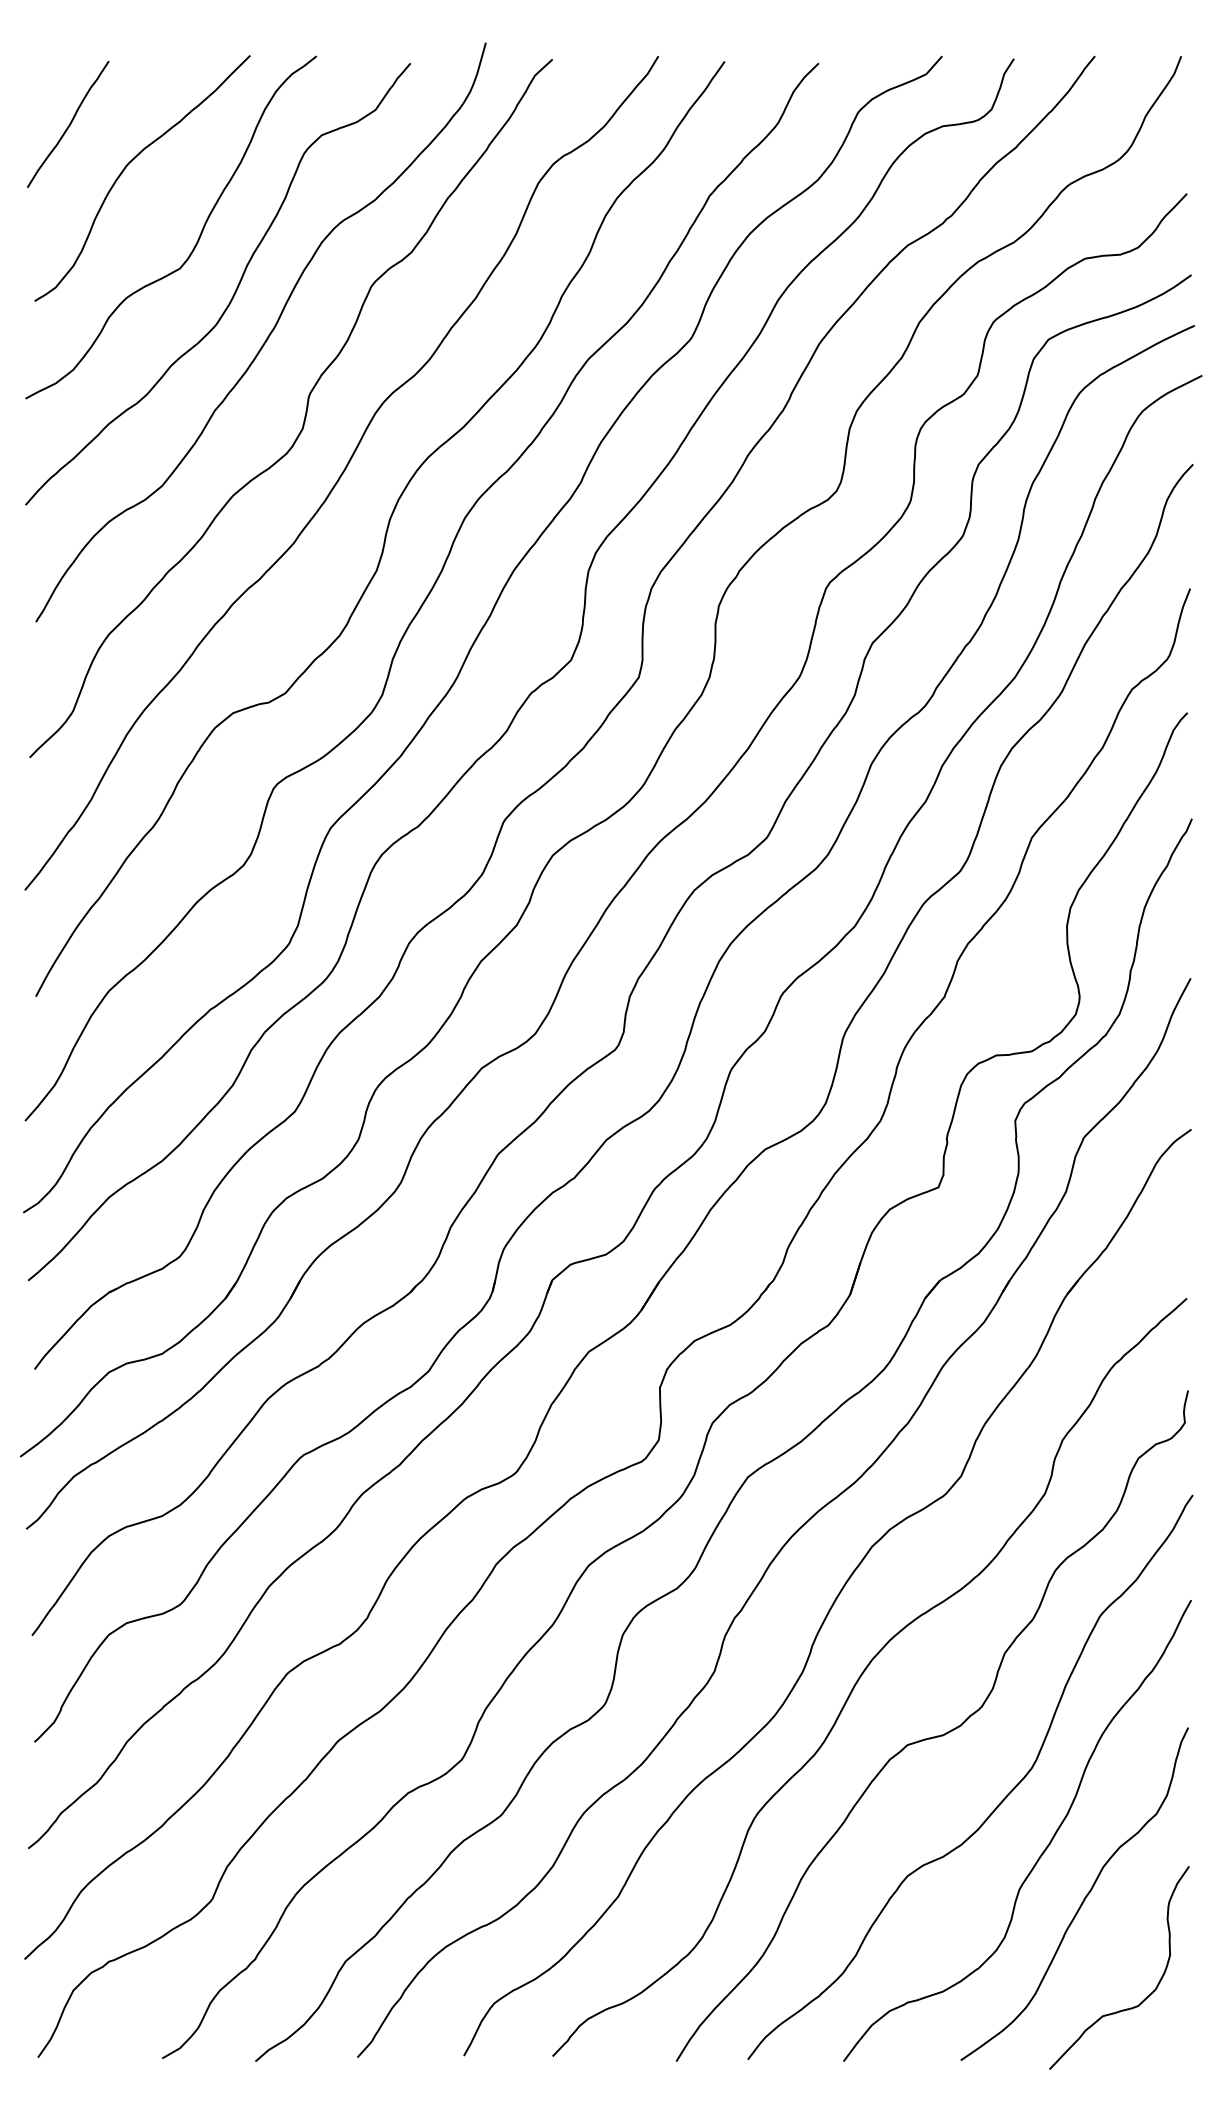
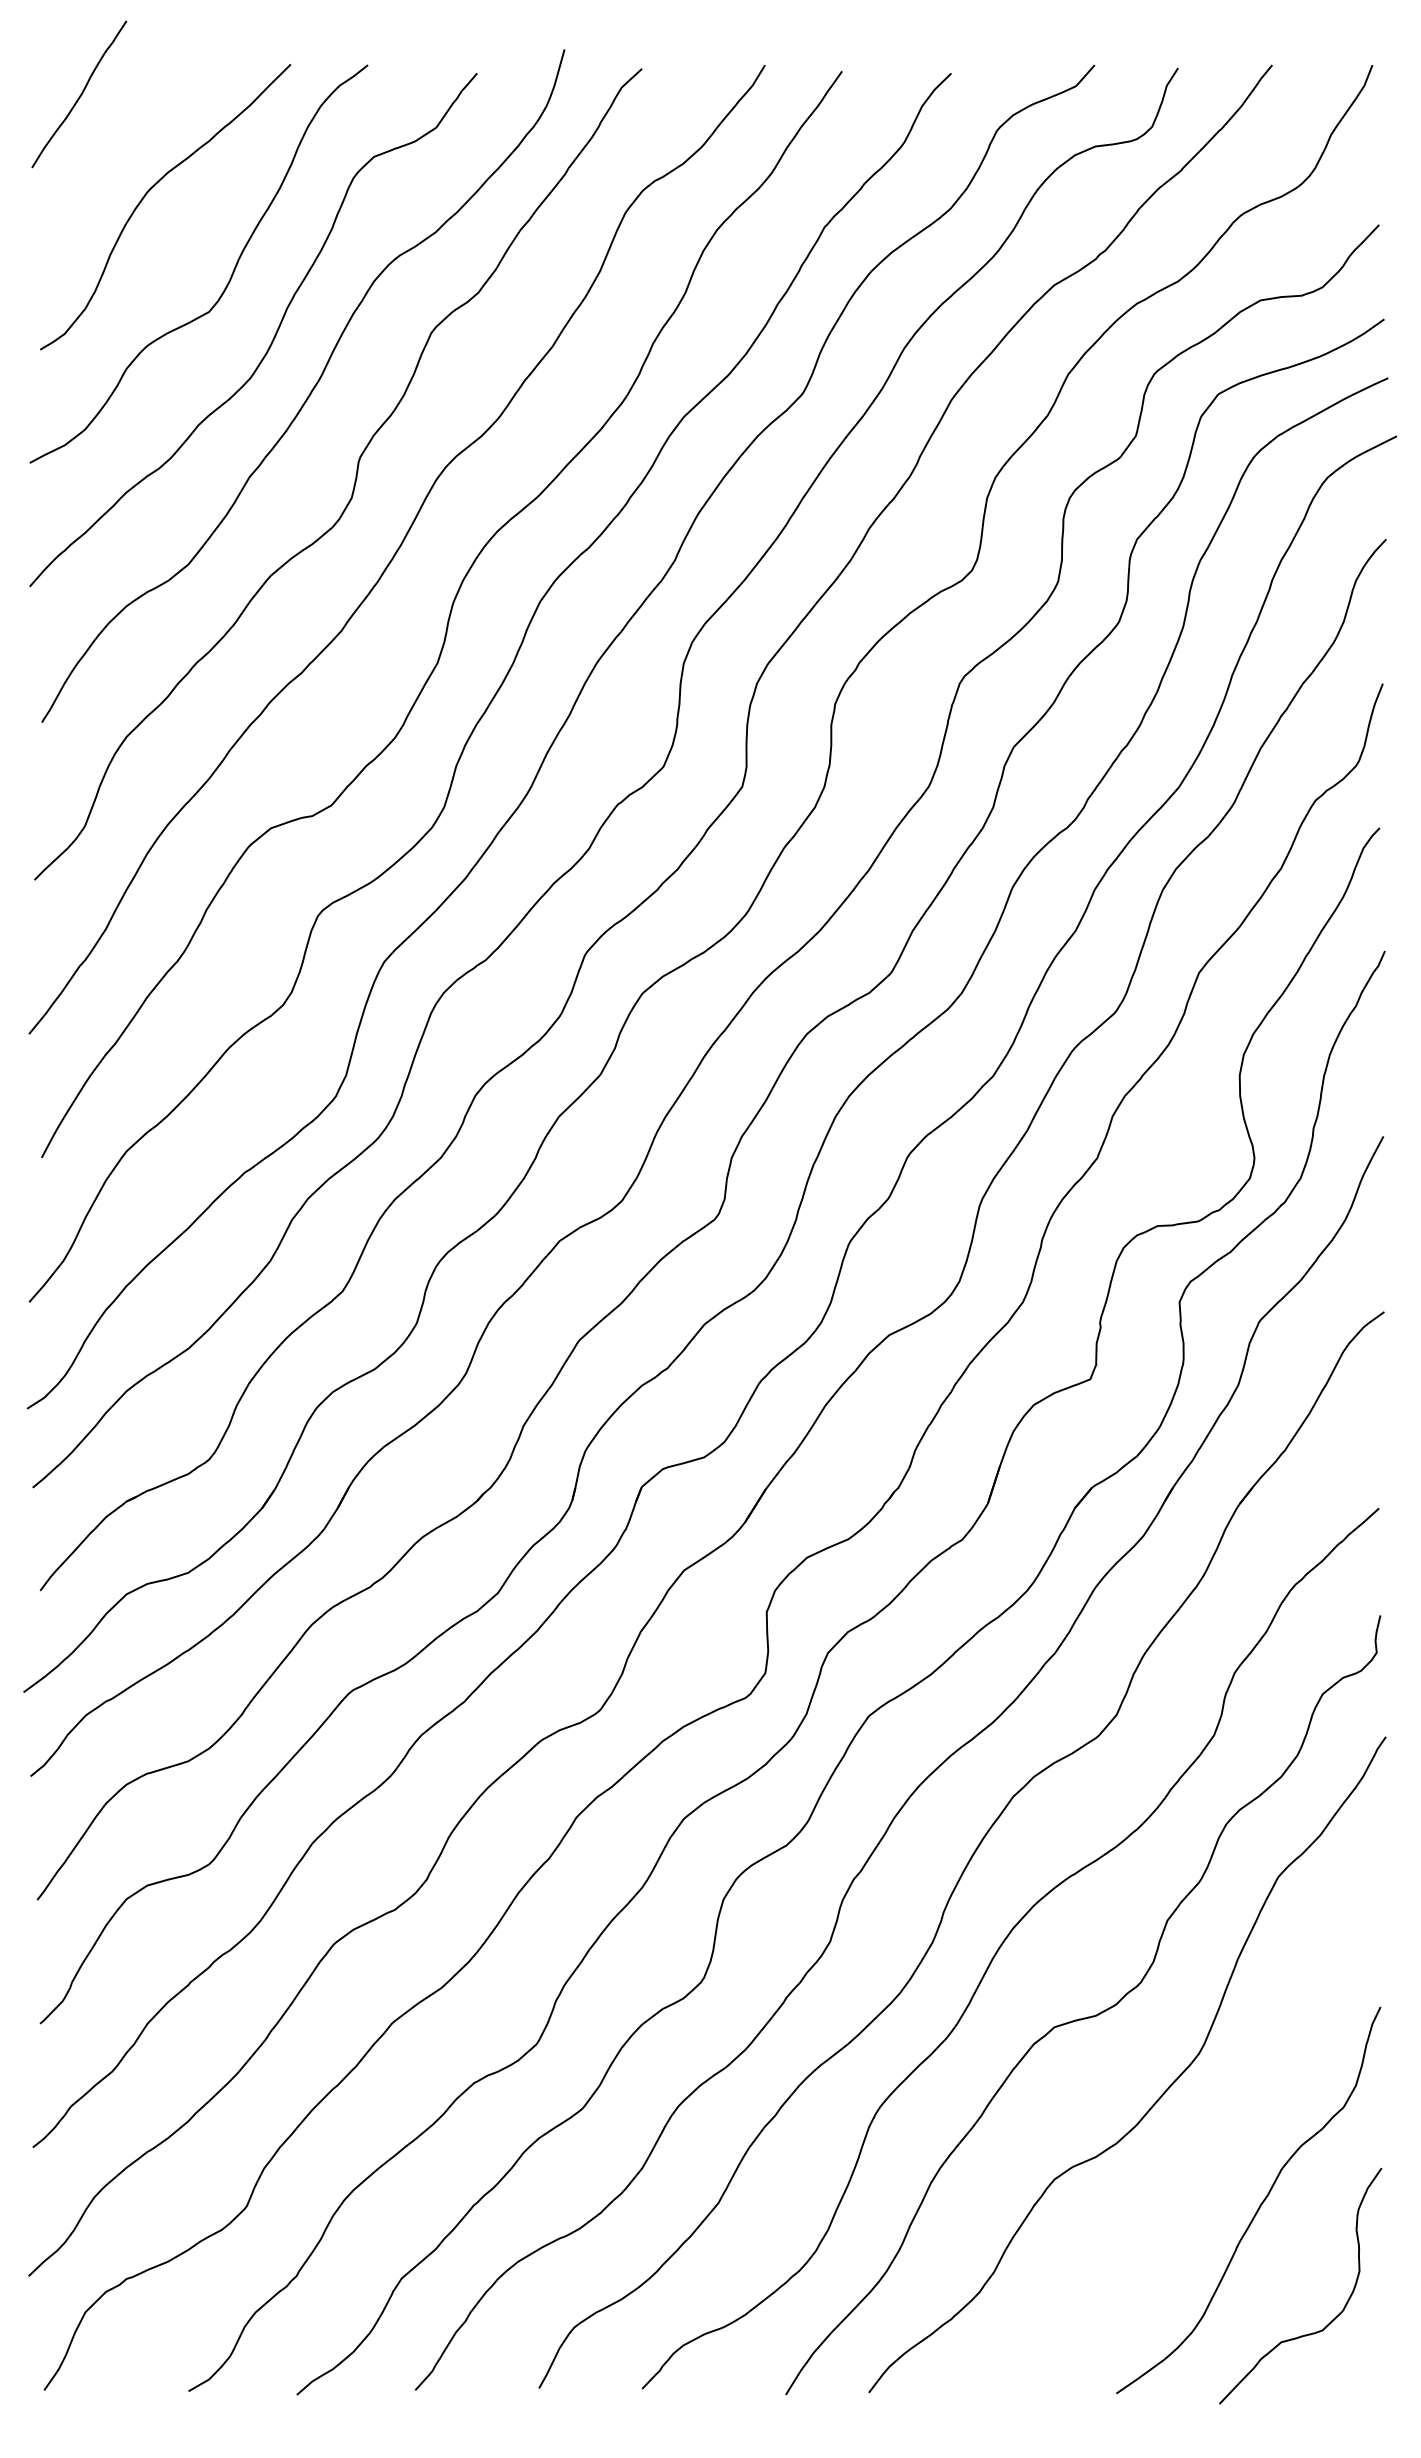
curve: (69, 123) -> (80, 93), moved
curve: (1045, 1847) -> (1214, 2146), removed

